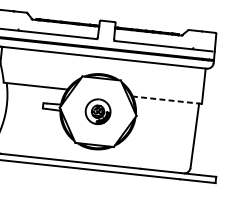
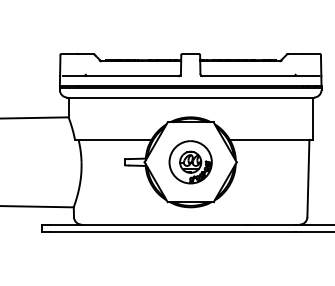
line: (166, 99) -> (270, 139), dashed -> solid
part: (97, 111) -> (190, 162), size x1.43

